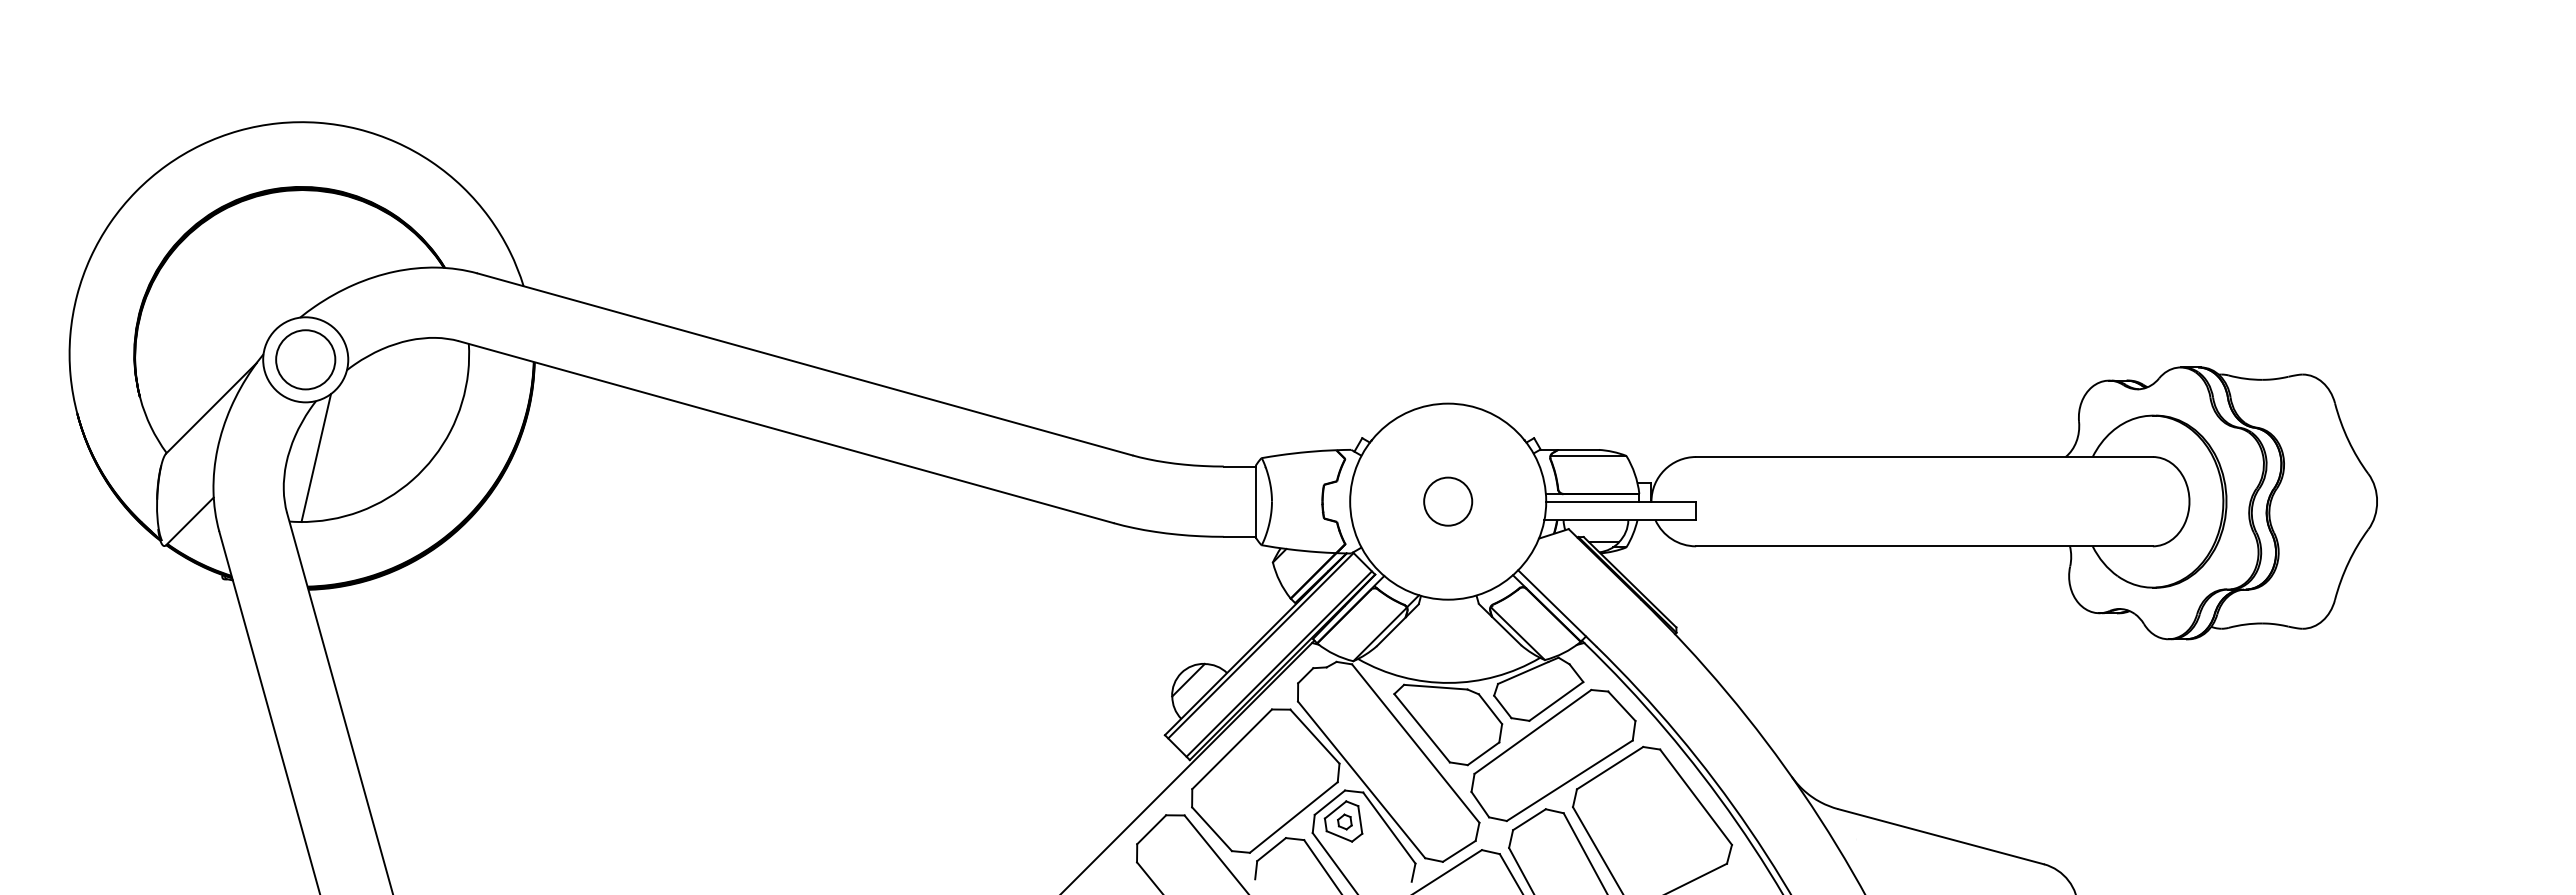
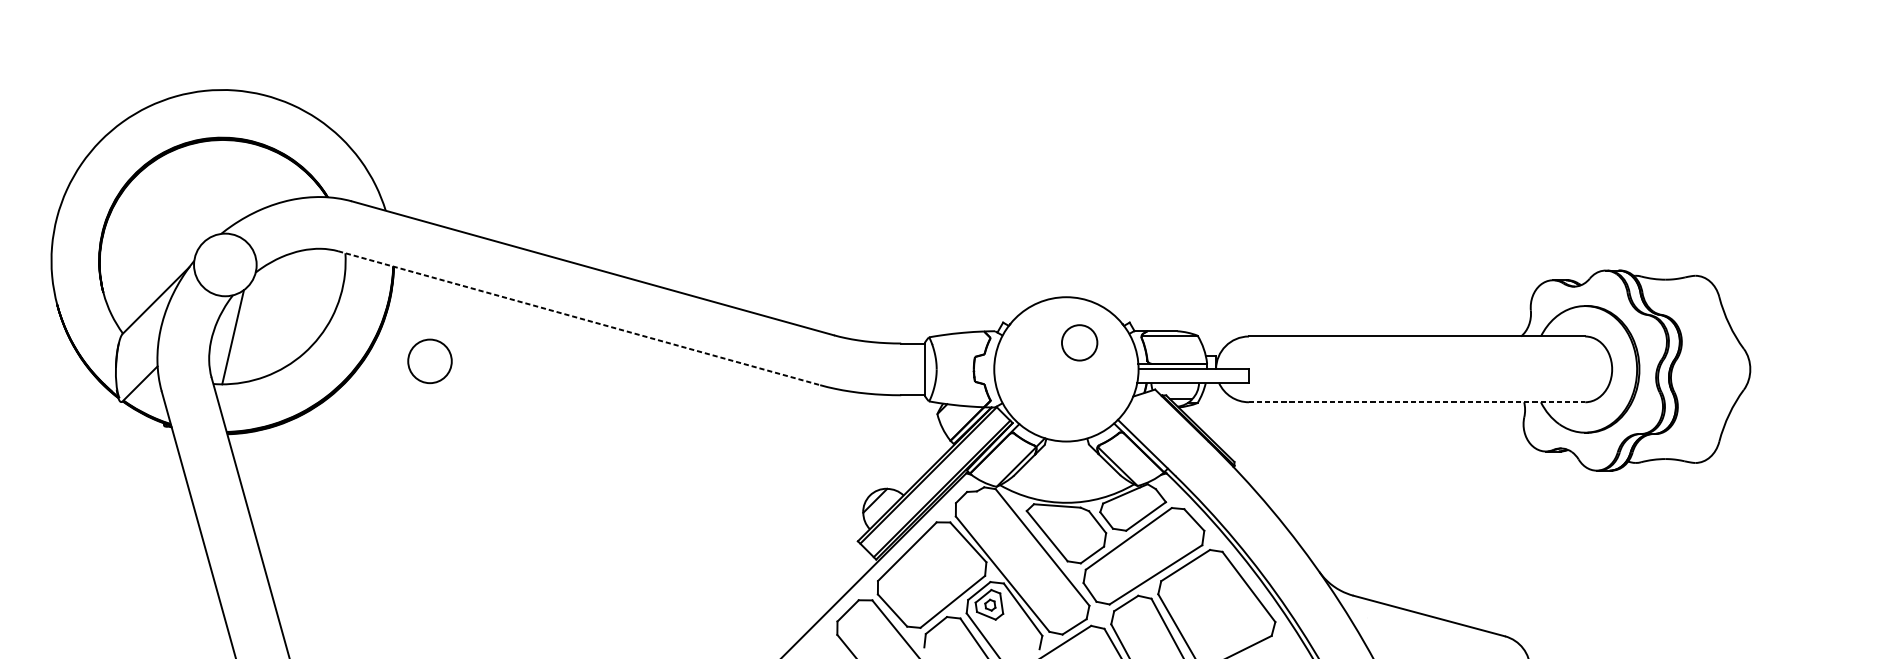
circle: (305, 359) -> (429, 361), moved
line: (786, 432) -> (579, 318), solid -> dashed
circle: (1448, 501) -> (1079, 342), moved
line: (1925, 546) -> (1417, 402), solid -> dashed

